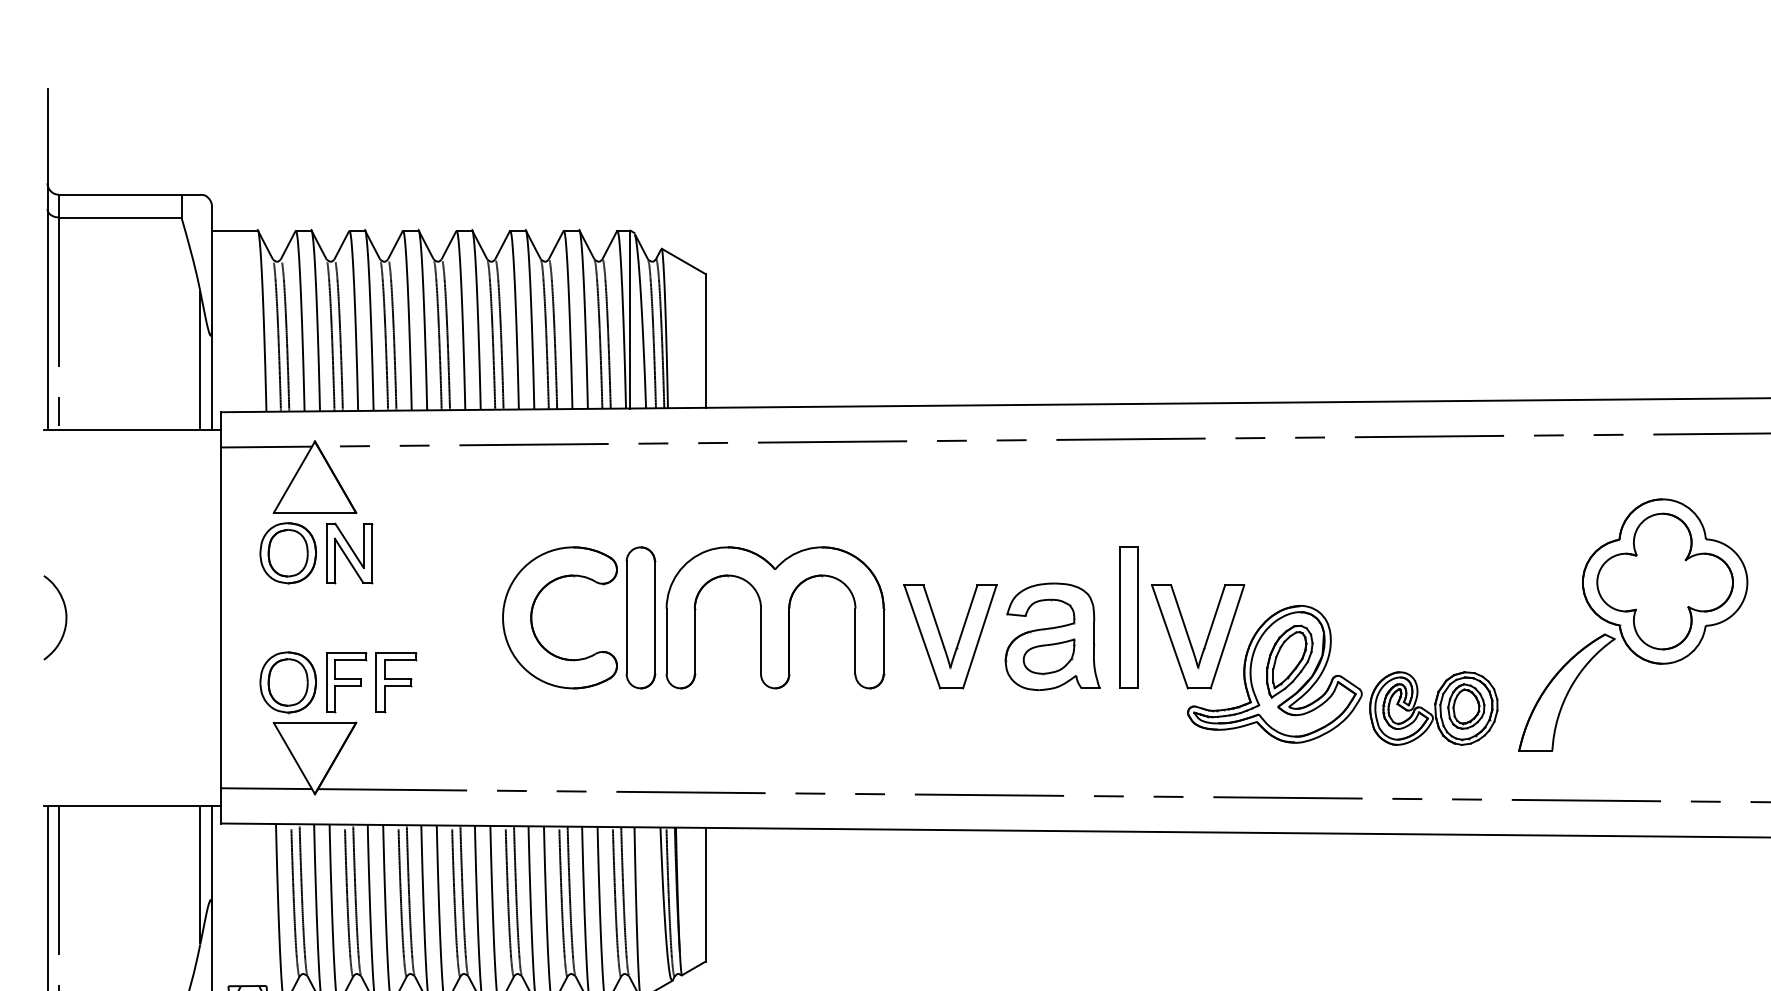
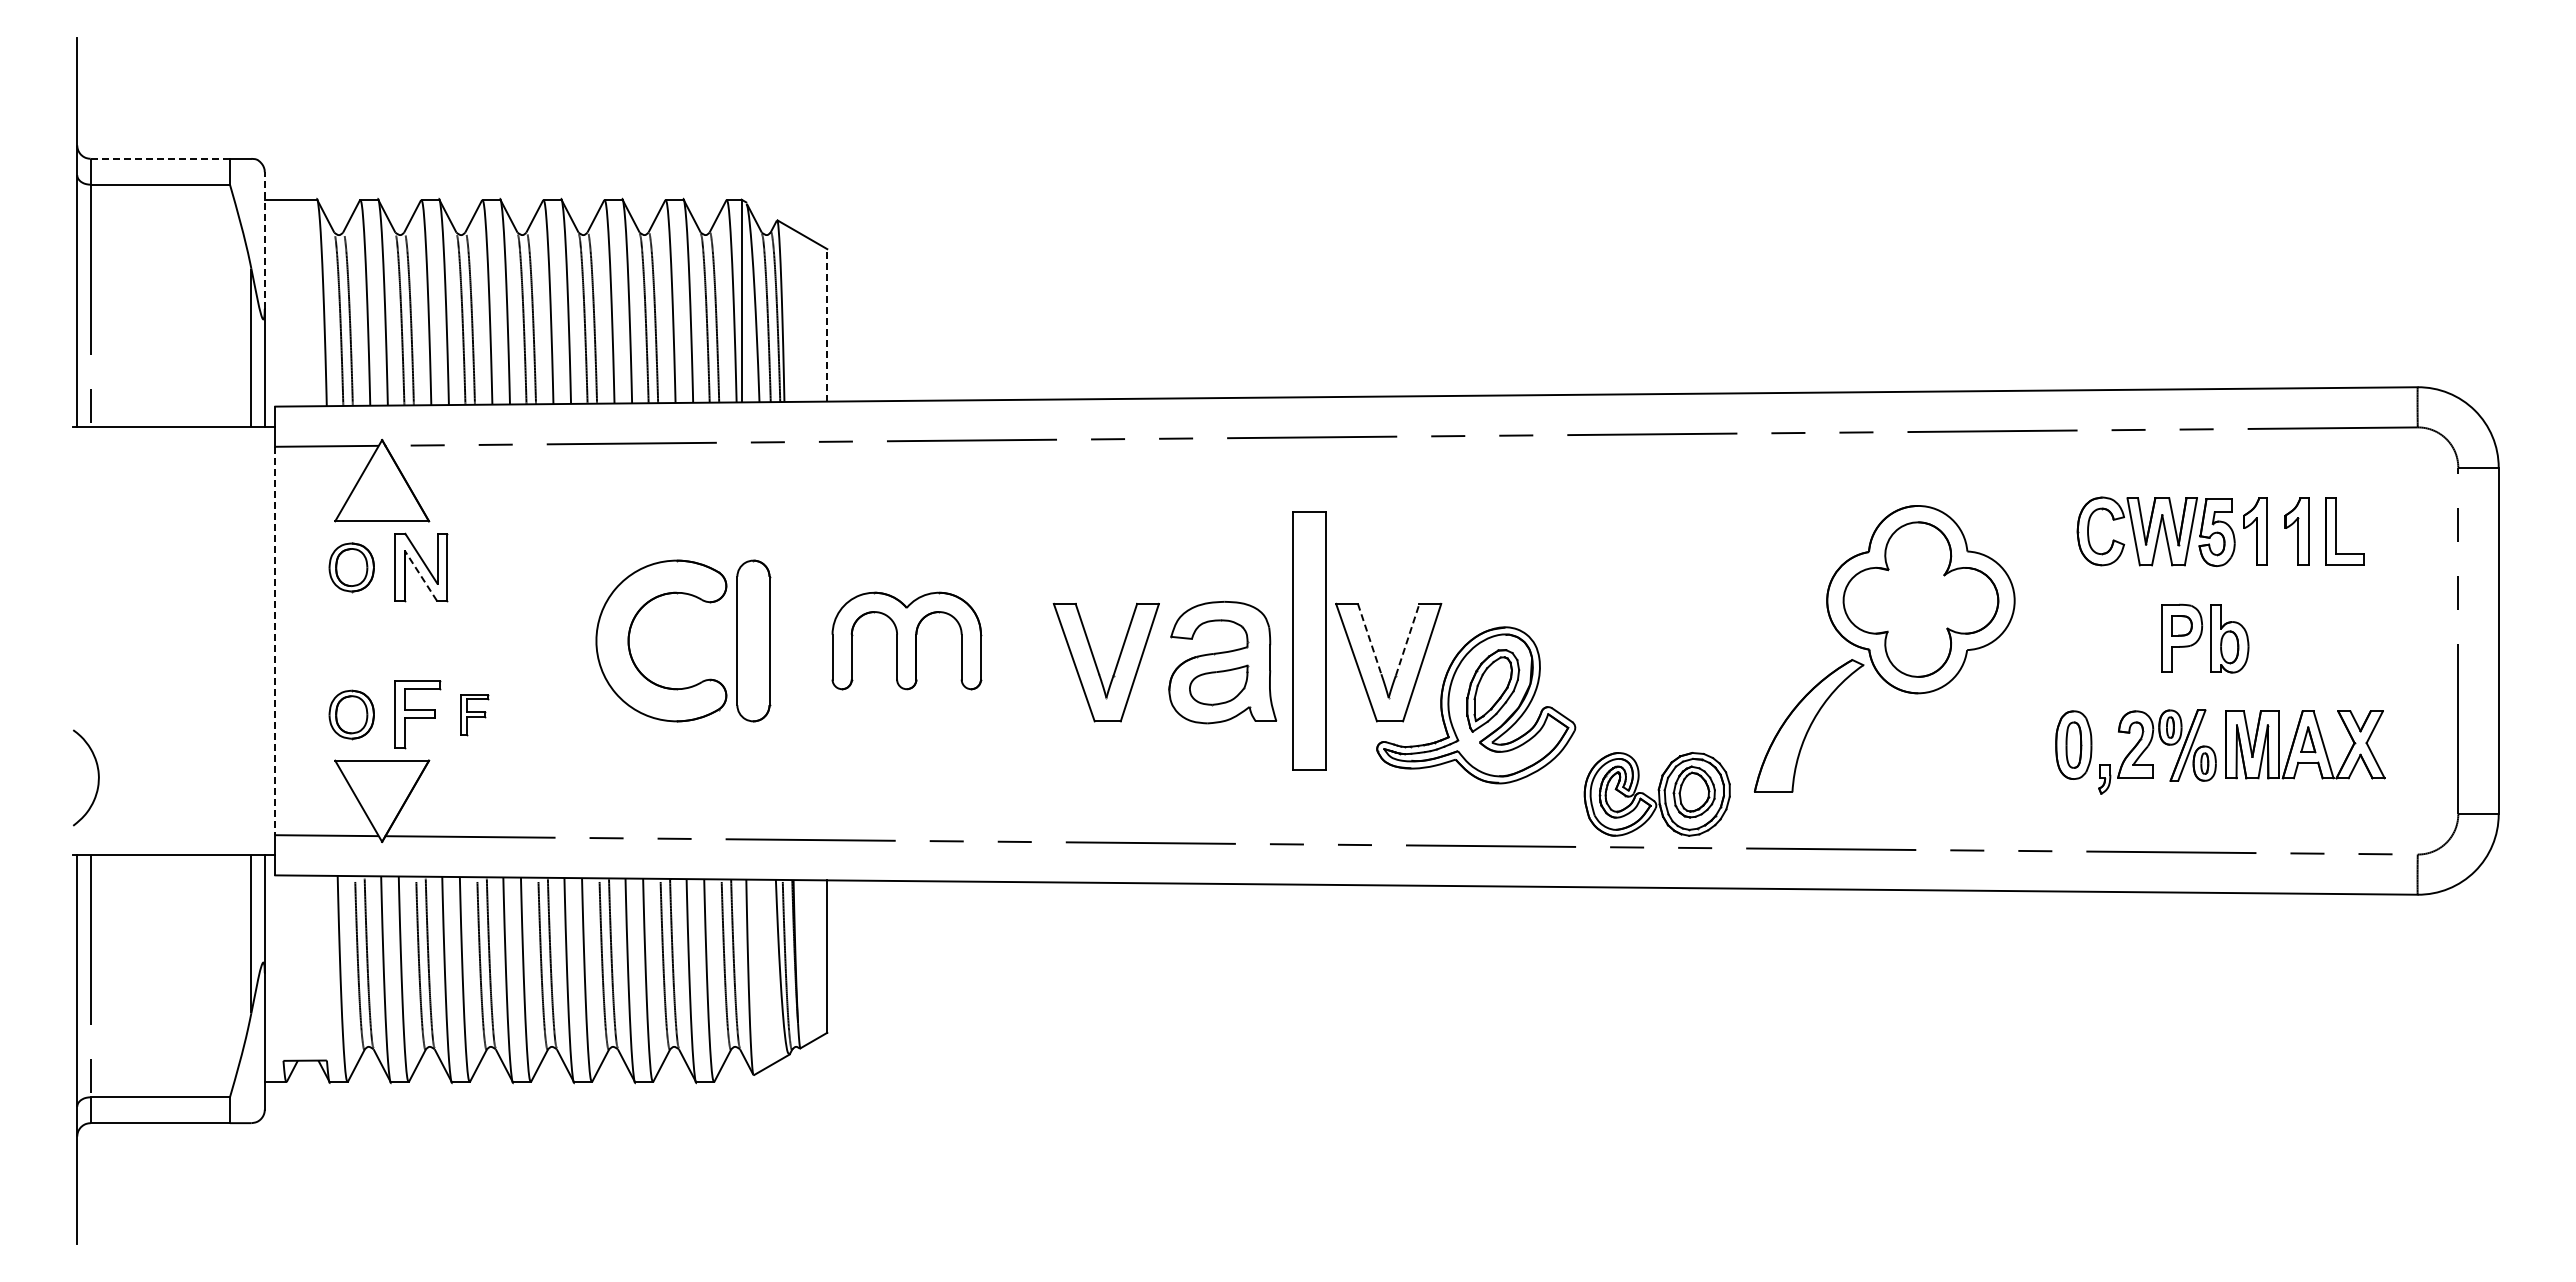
line: (120, 194) -> (160, 158), solid -> dashed
line: (211, 266) -> (264, 240), solid -> dashed
line: (705, 340) -> (827, 324), solid -> dashed
part: (288, 553) -> (351, 567), size x0.7
line: (348, 560) -> (420, 575), solid -> dashed
curve: (65, 614) -> (97, 774), moved
line: (1181, 616) -> (1369, 639), solid -> dashed
line: (1214, 616) -> (1407, 639), solid -> dashed
part: (775, 617) -> (906, 640), size x0.6
part: (1128, 617) -> (1309, 640), size x1.6
line: (221, 618) -> (275, 641), solid -> dashed
part: (288, 682) -> (351, 714), size x0.7
part: (396, 682) -> (474, 714), size x0.6
part: (1433, 708) -> (1656, 794), moved

